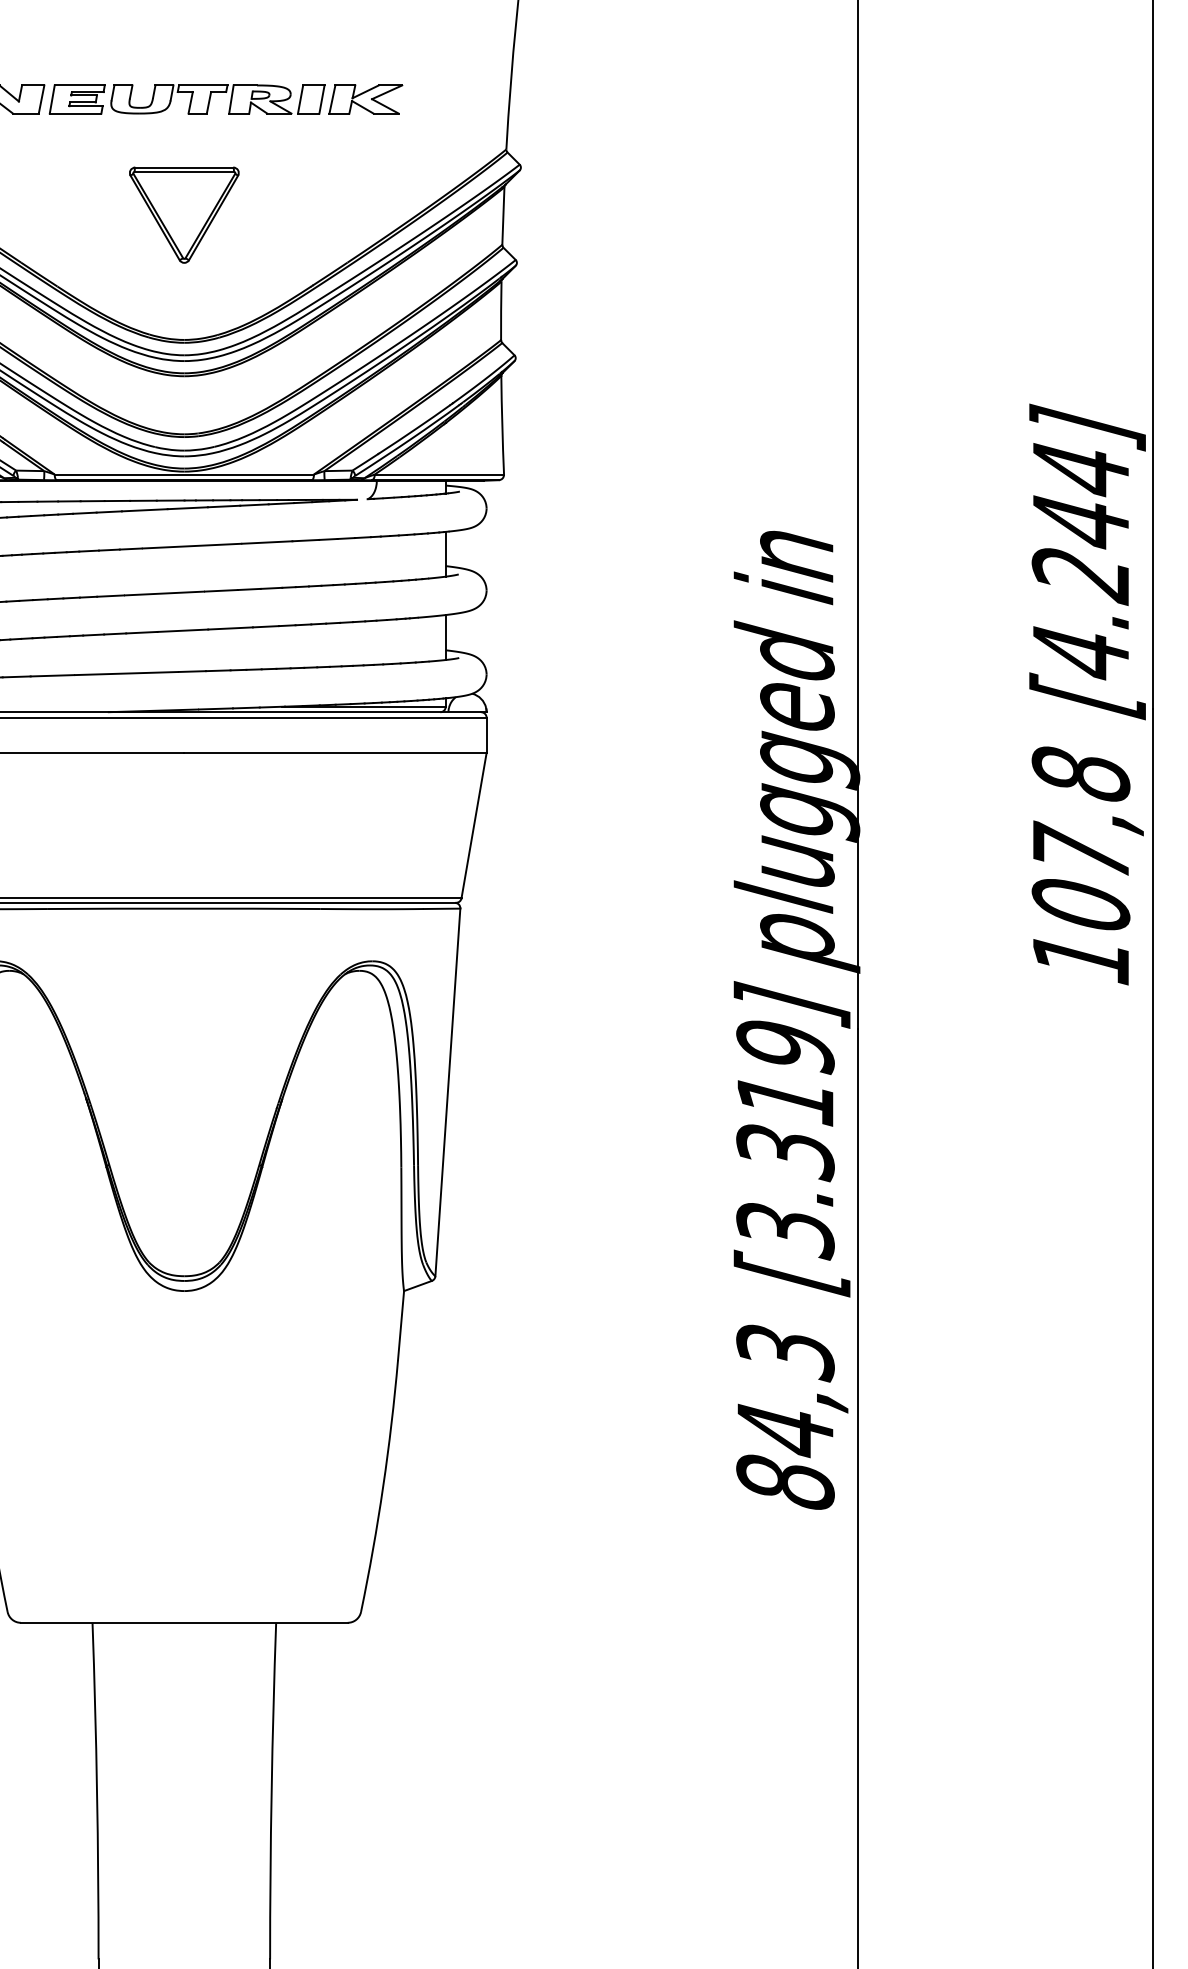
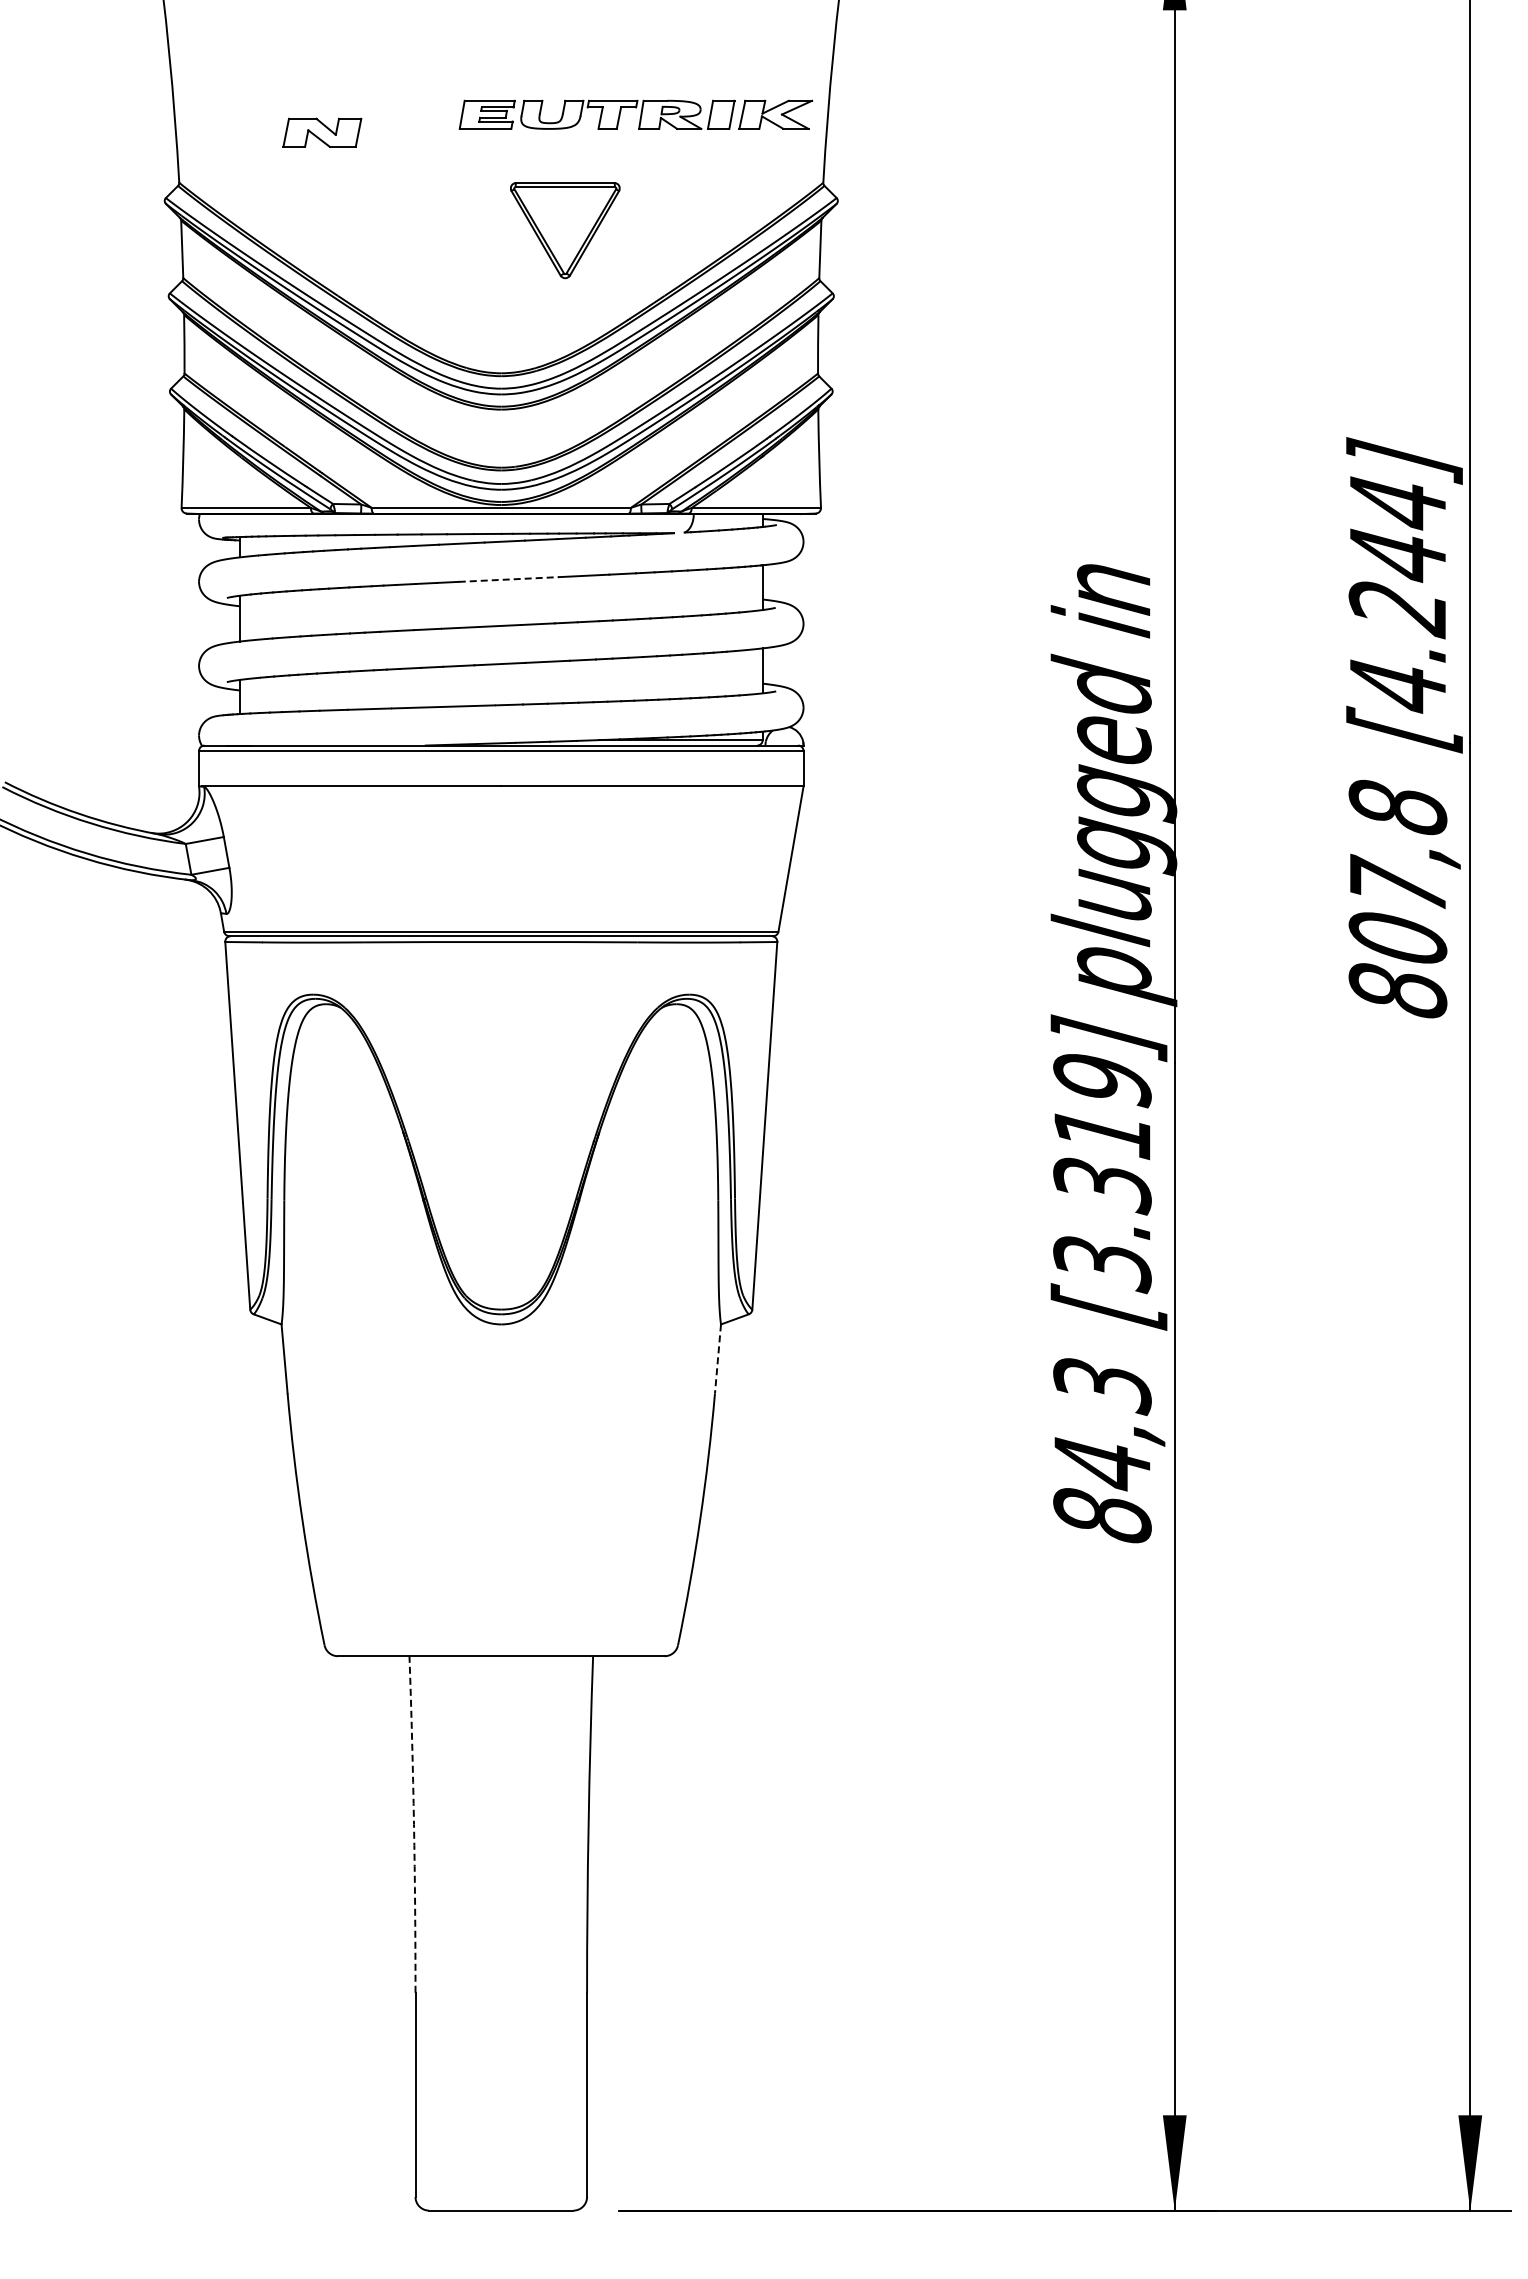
part: (225, 99) -> (635, 114), moved
part: (184, 215) -> (565, 230), moved
line: (191, 546) -> (508, 579), solid -> dashed
text: (1080, 957) -> (1397, 990), 107,8 -> 807,8
line: (401, 1325) -> (718, 1358), solid -> dashed
arc: (97, 1791) -> (414, 1824), solid -> dashed

